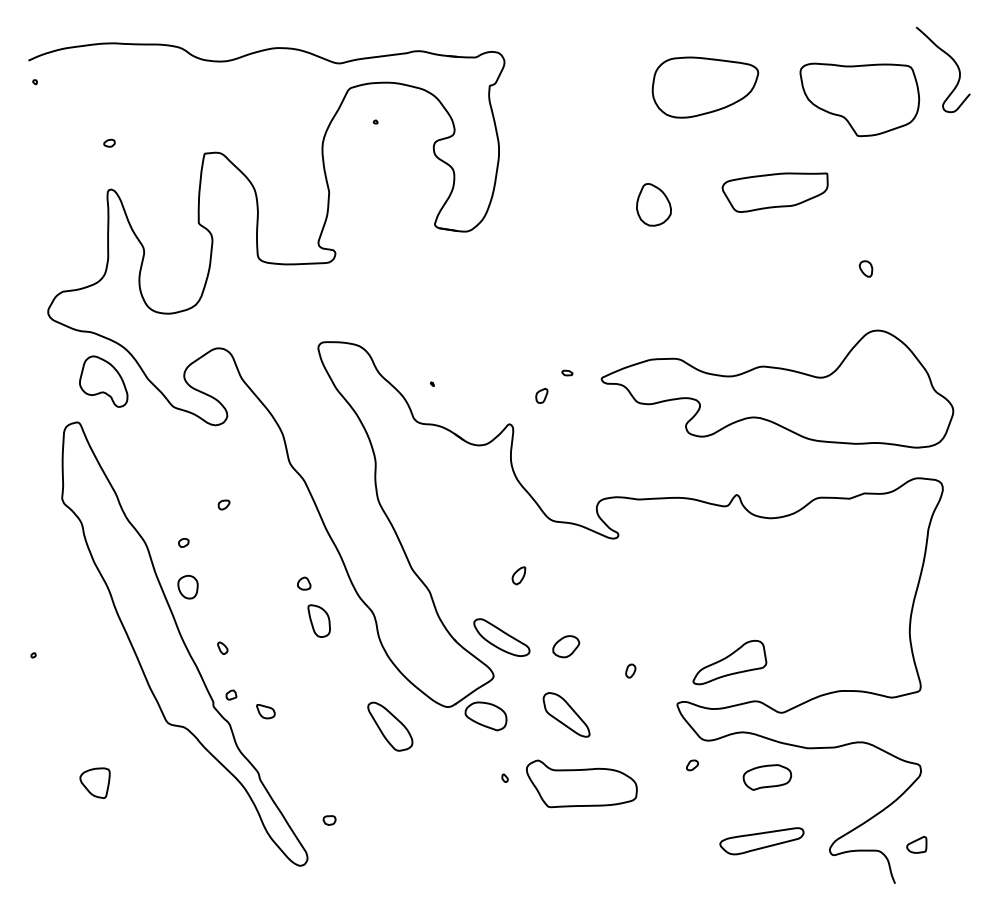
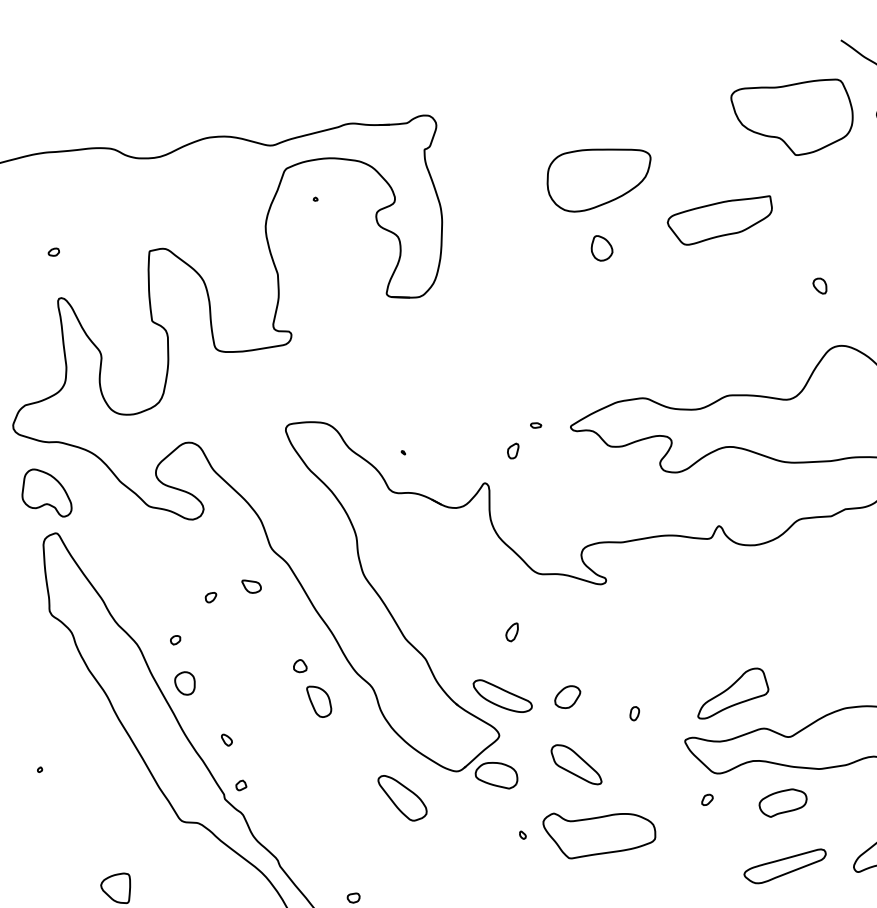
part: (705, 87) -> (599, 178), moved
part: (653, 204) -> (601, 247), size x0.6
part: (103, 381) -> (45, 493), moved
part: (265, 711) -> (251, 586), moved

